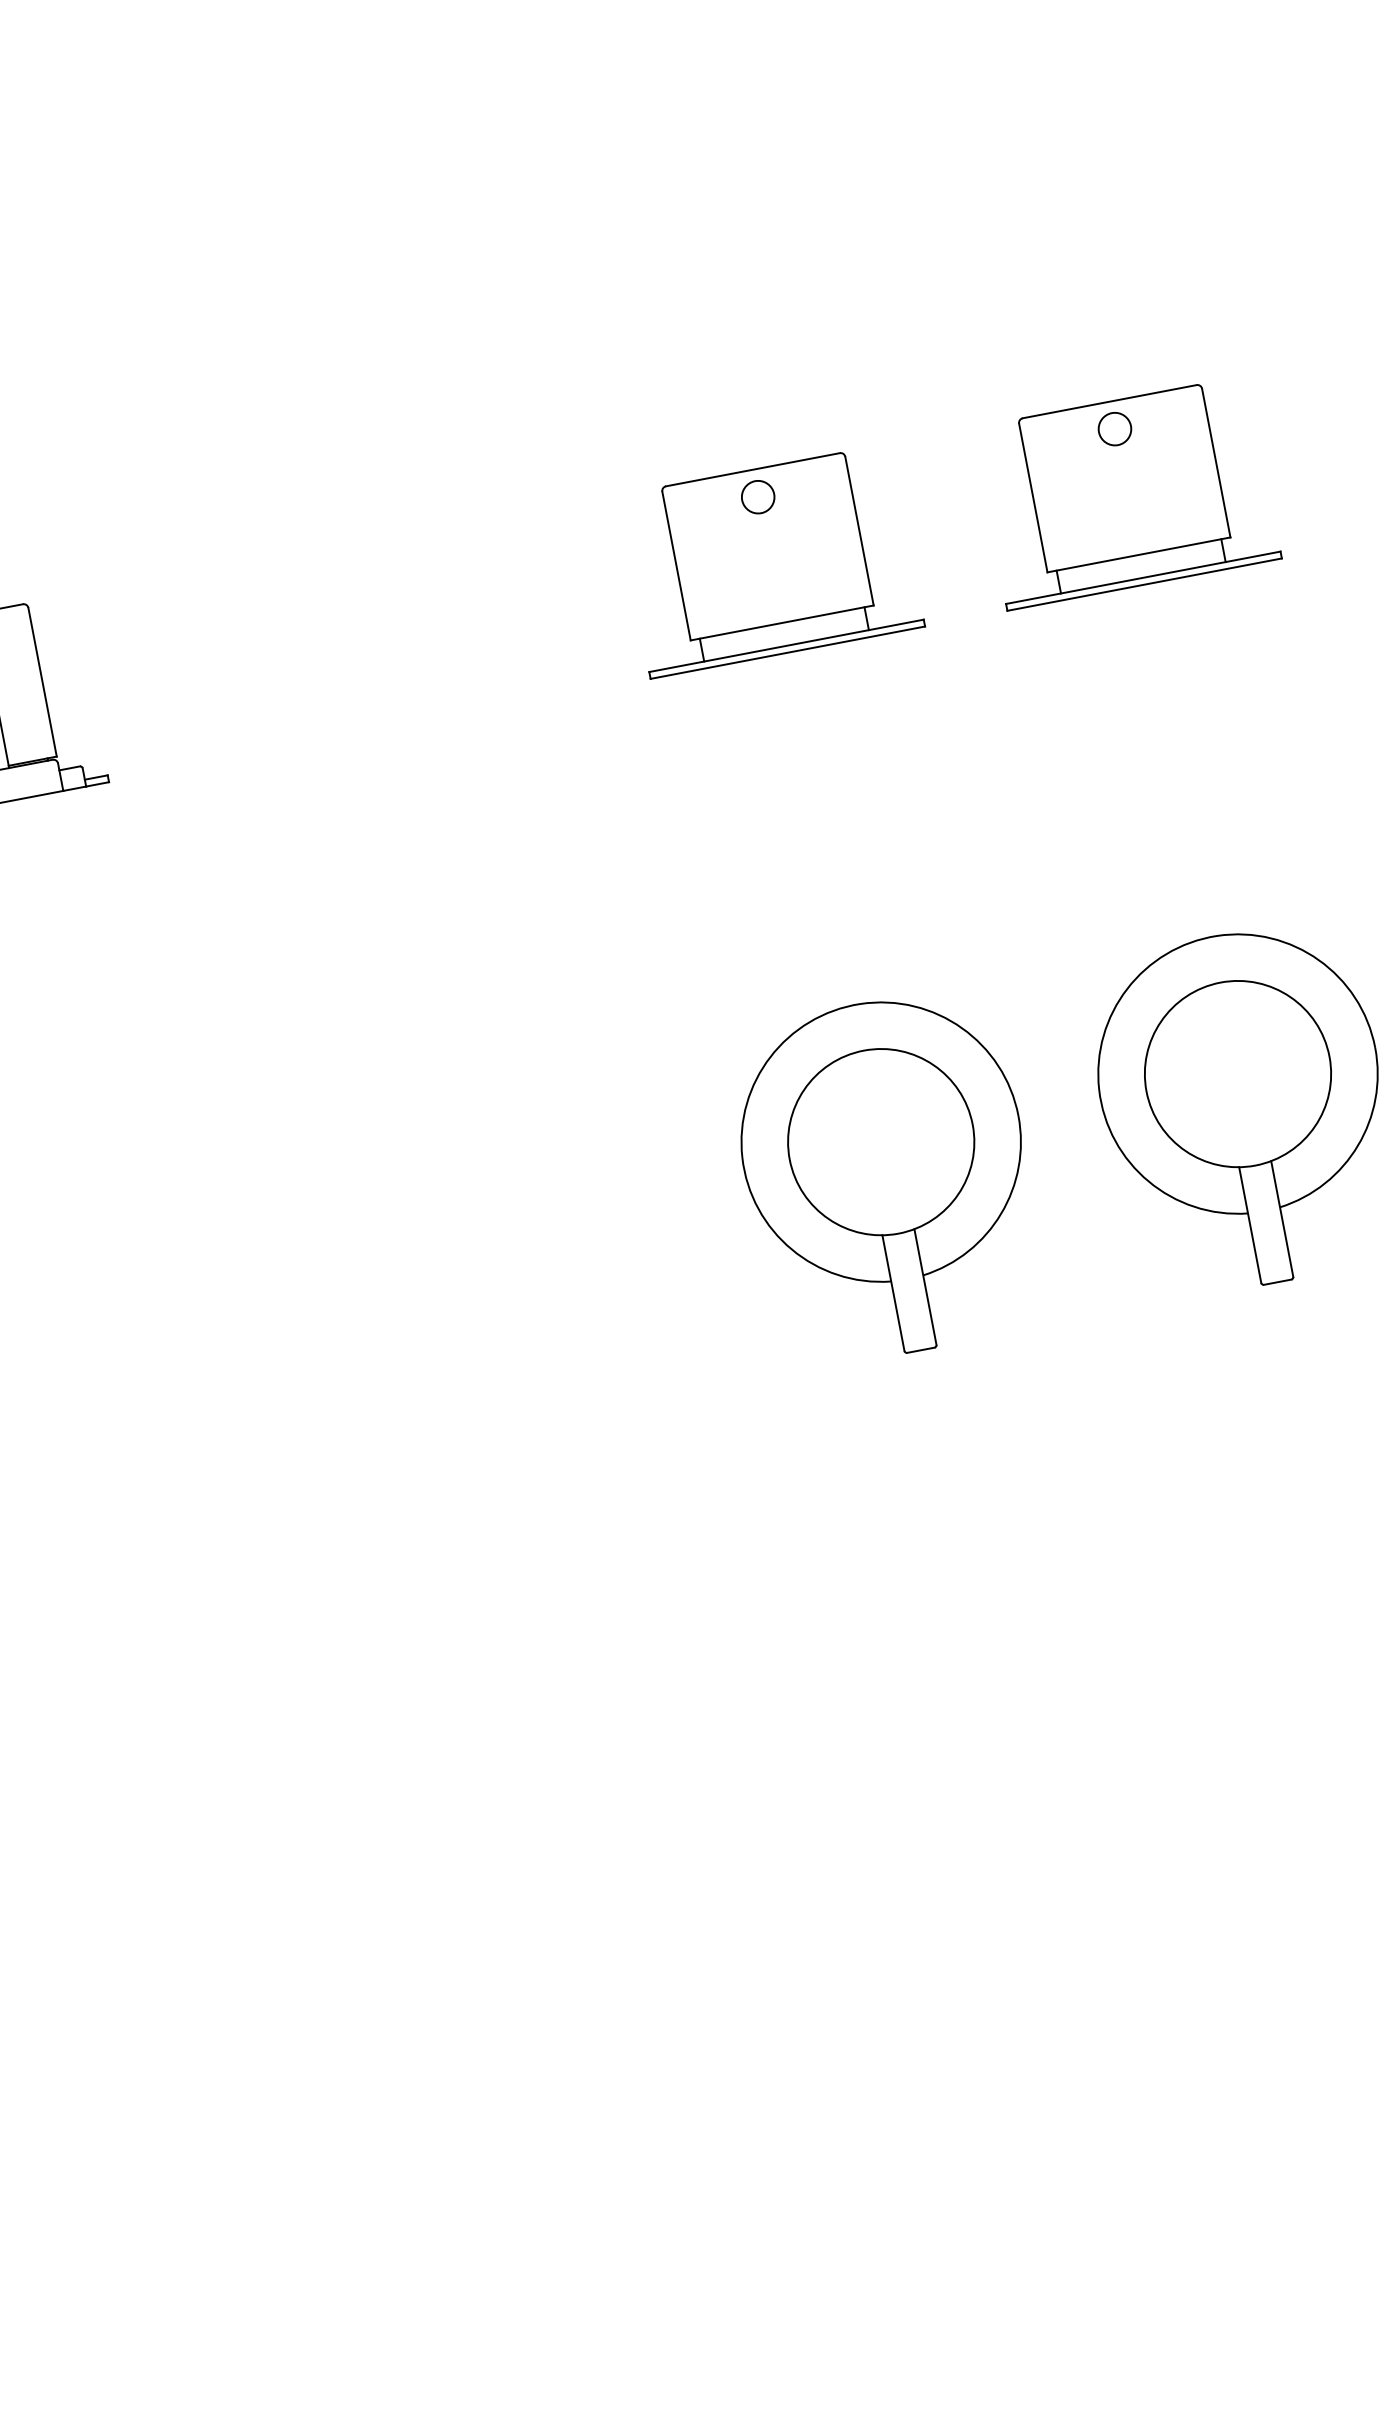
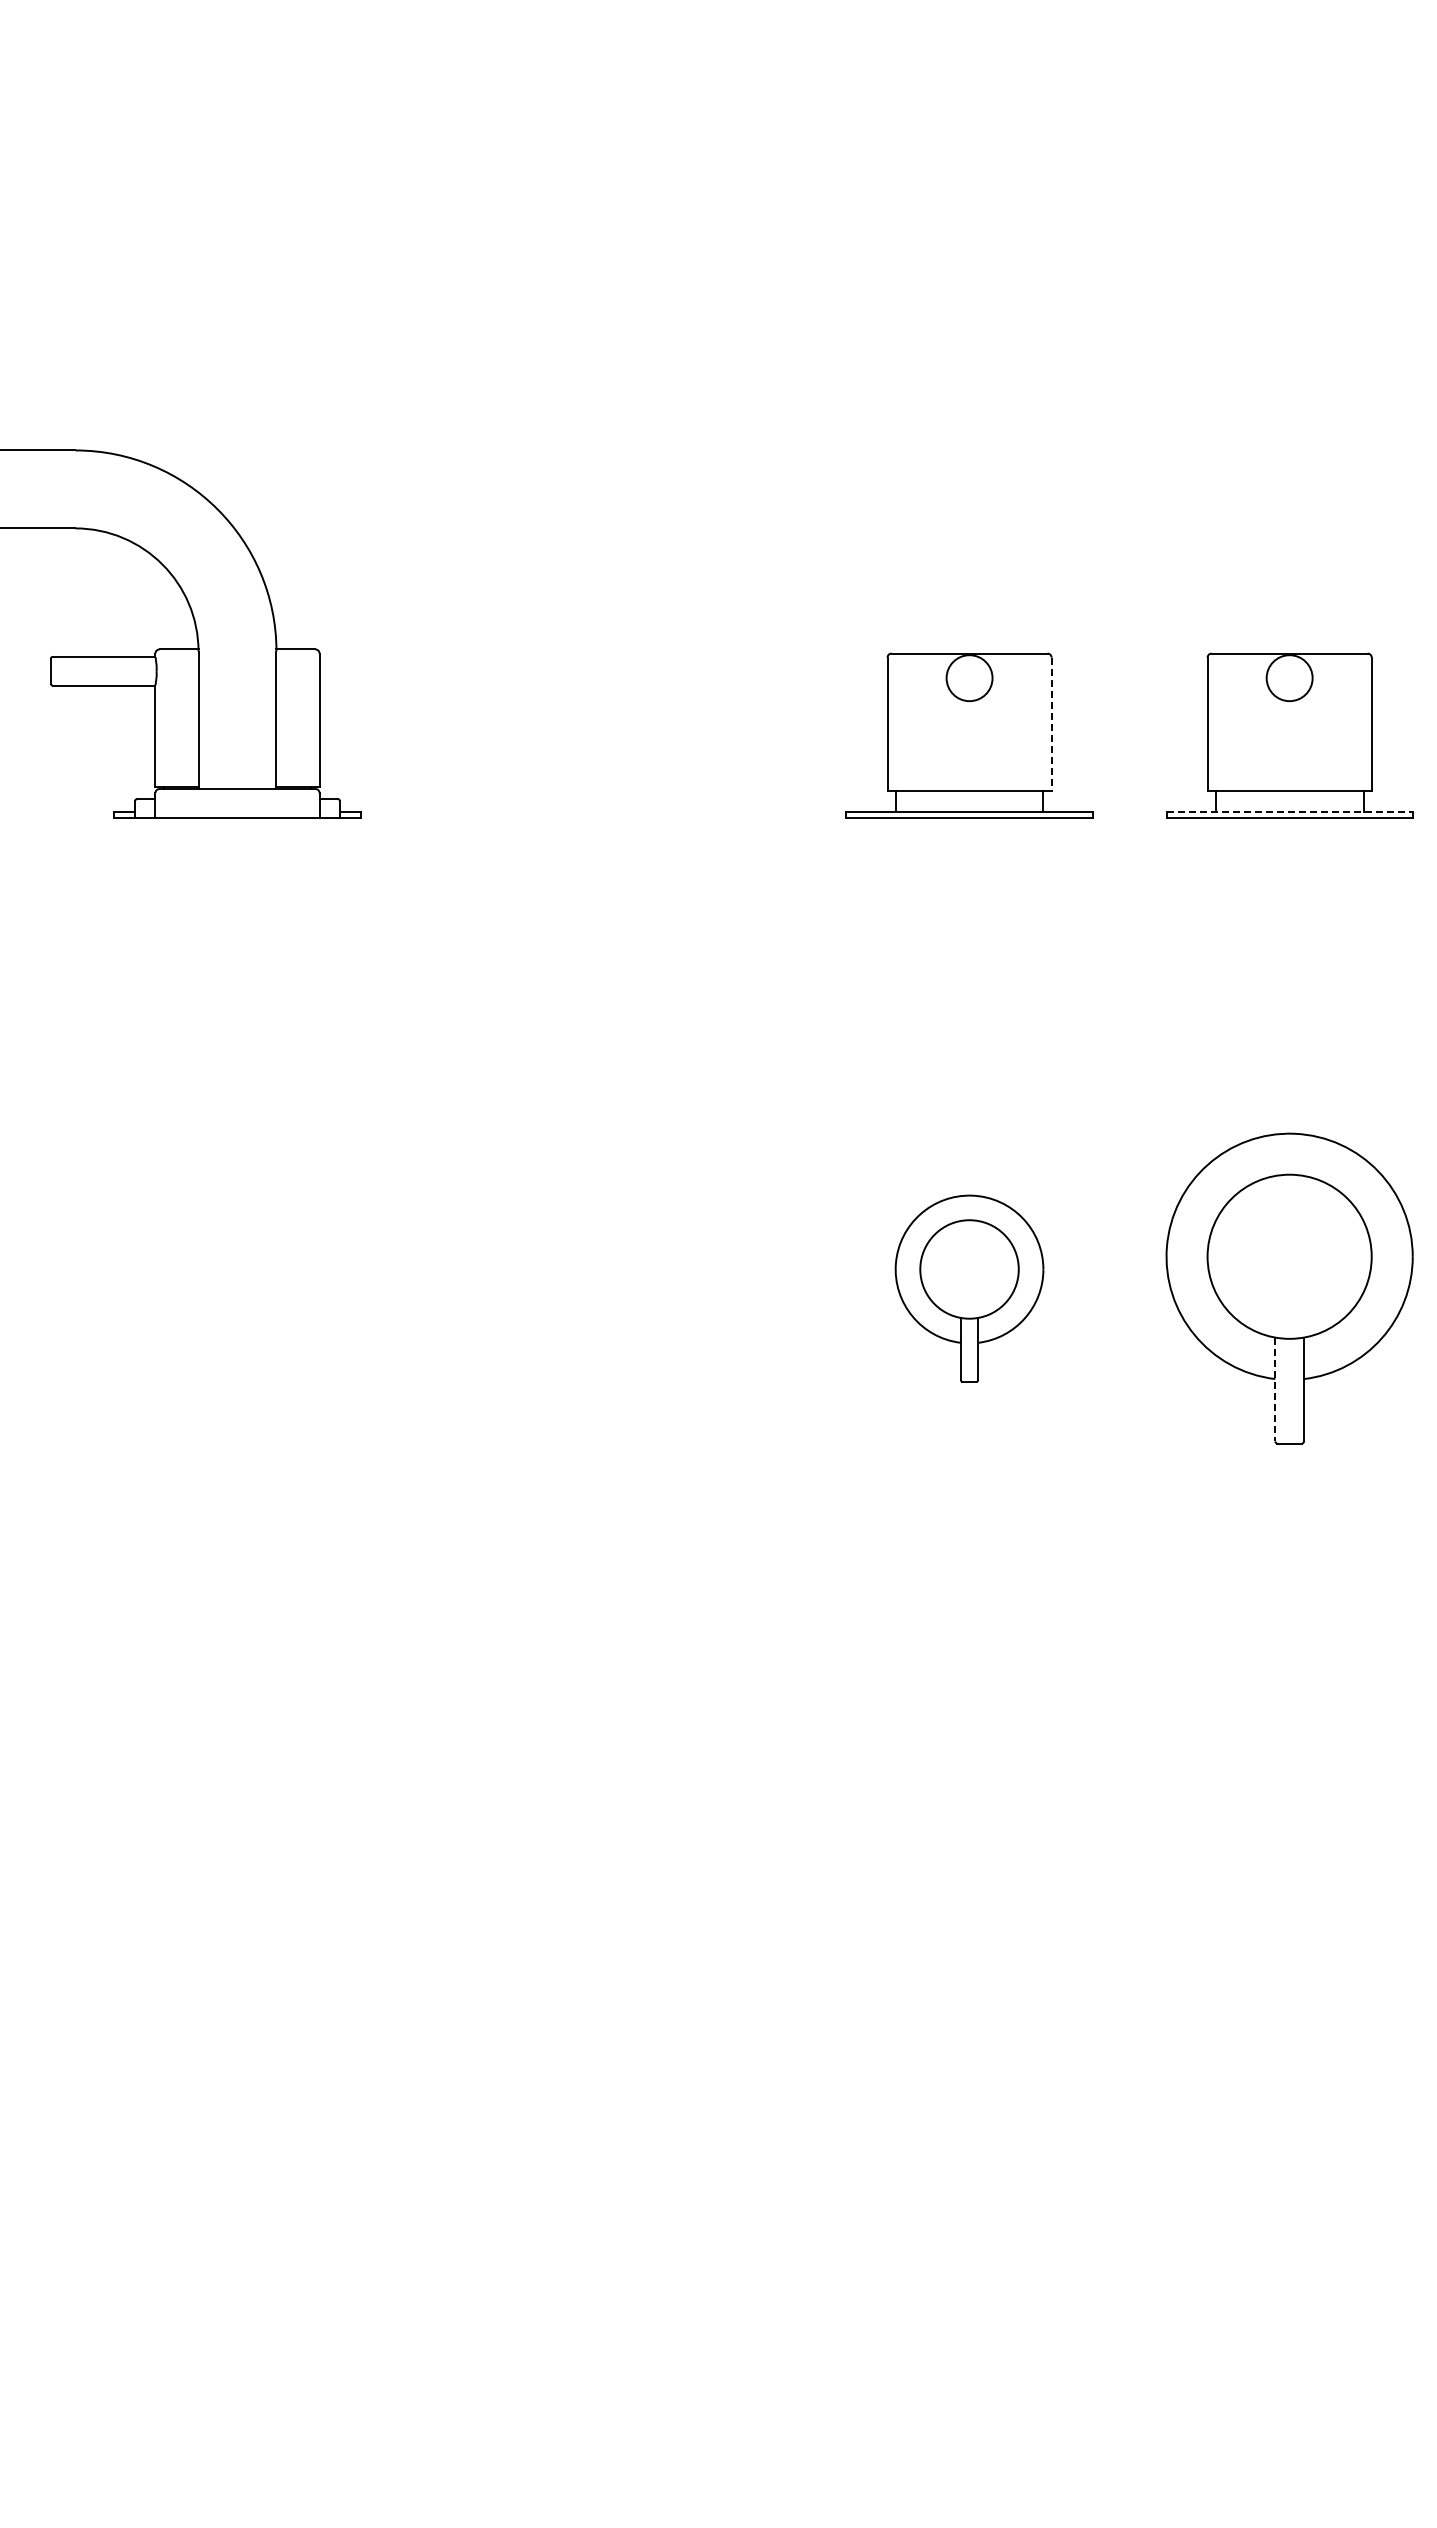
circle: (1114, 428) -> (1289, 677), size x1.6
circle: (757, 496) -> (969, 677), size x1.6
line: (859, 531) -> (1051, 724), solid -> dashed
line: (1144, 577) -> (1290, 811), solid -> dashed
part: (887, 1177) -> (969, 1288), size x0.6
line: (1250, 1225) -> (1275, 1389), solid -> dashed

